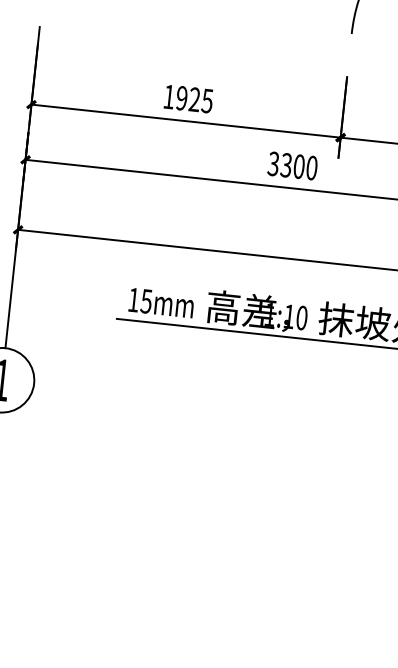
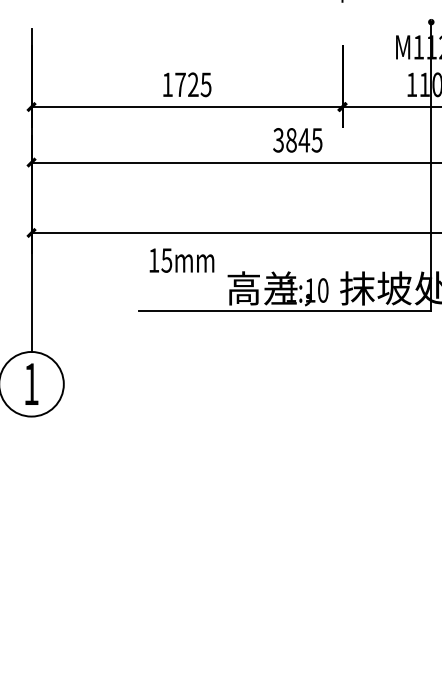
text: (181, 98) -> (180, 84), 1925 -> 1725
text: (299, 166) -> (304, 140), 3300 -> 3845
text: (161, 302) -> (181, 260), moved

